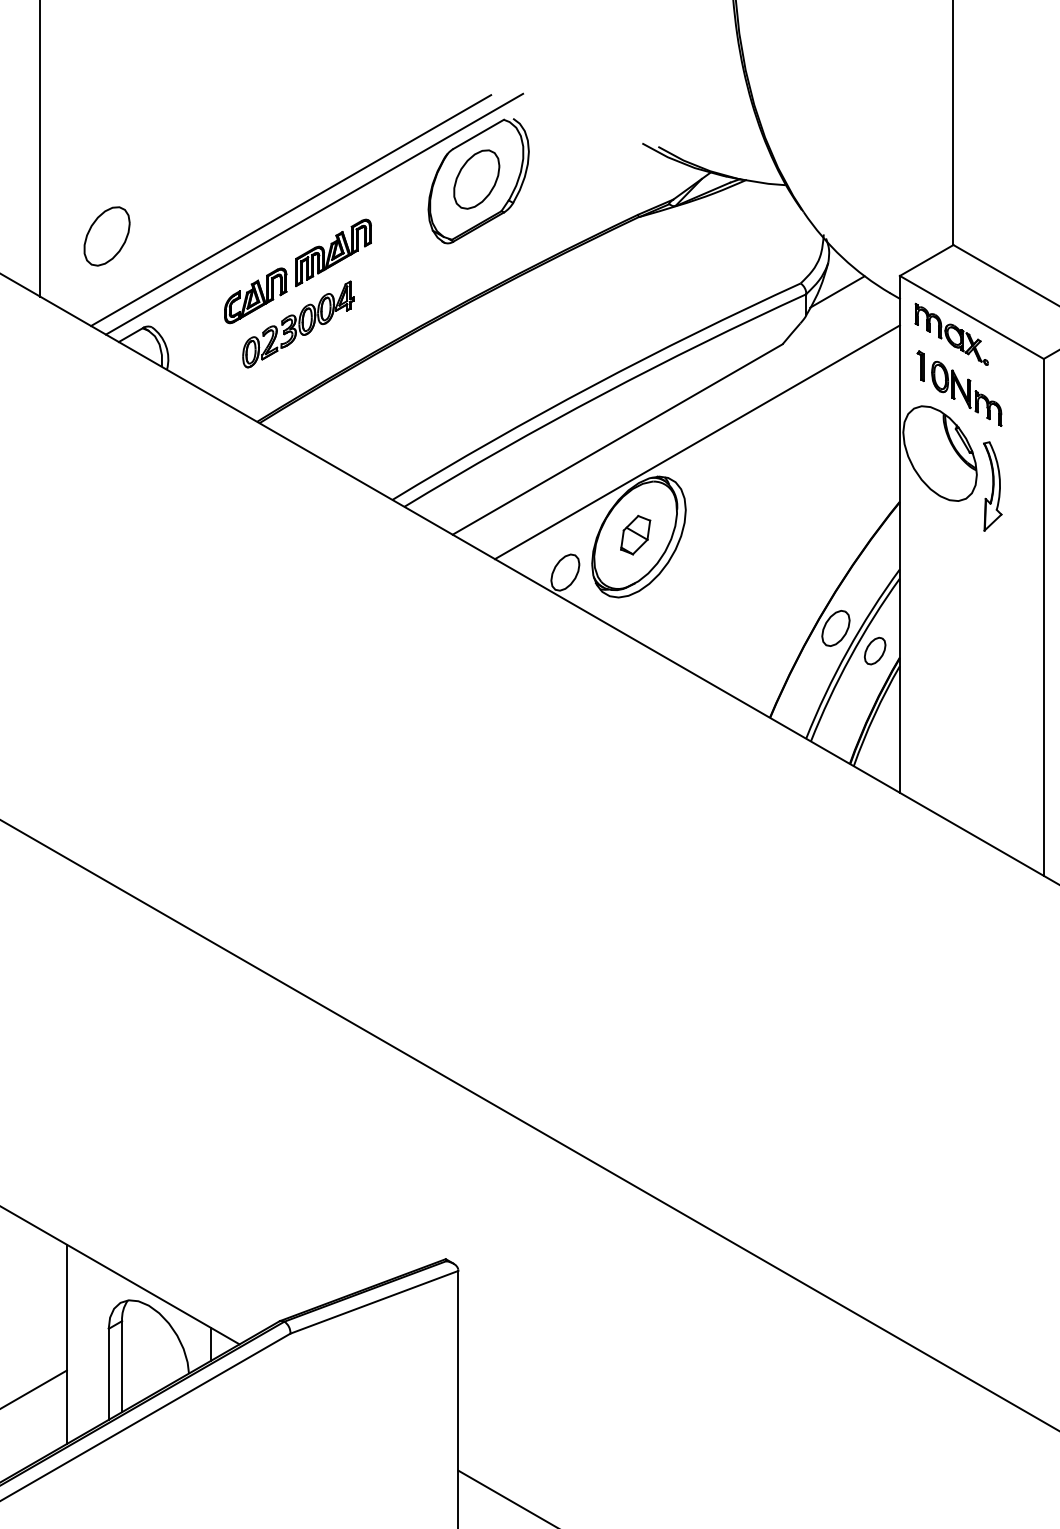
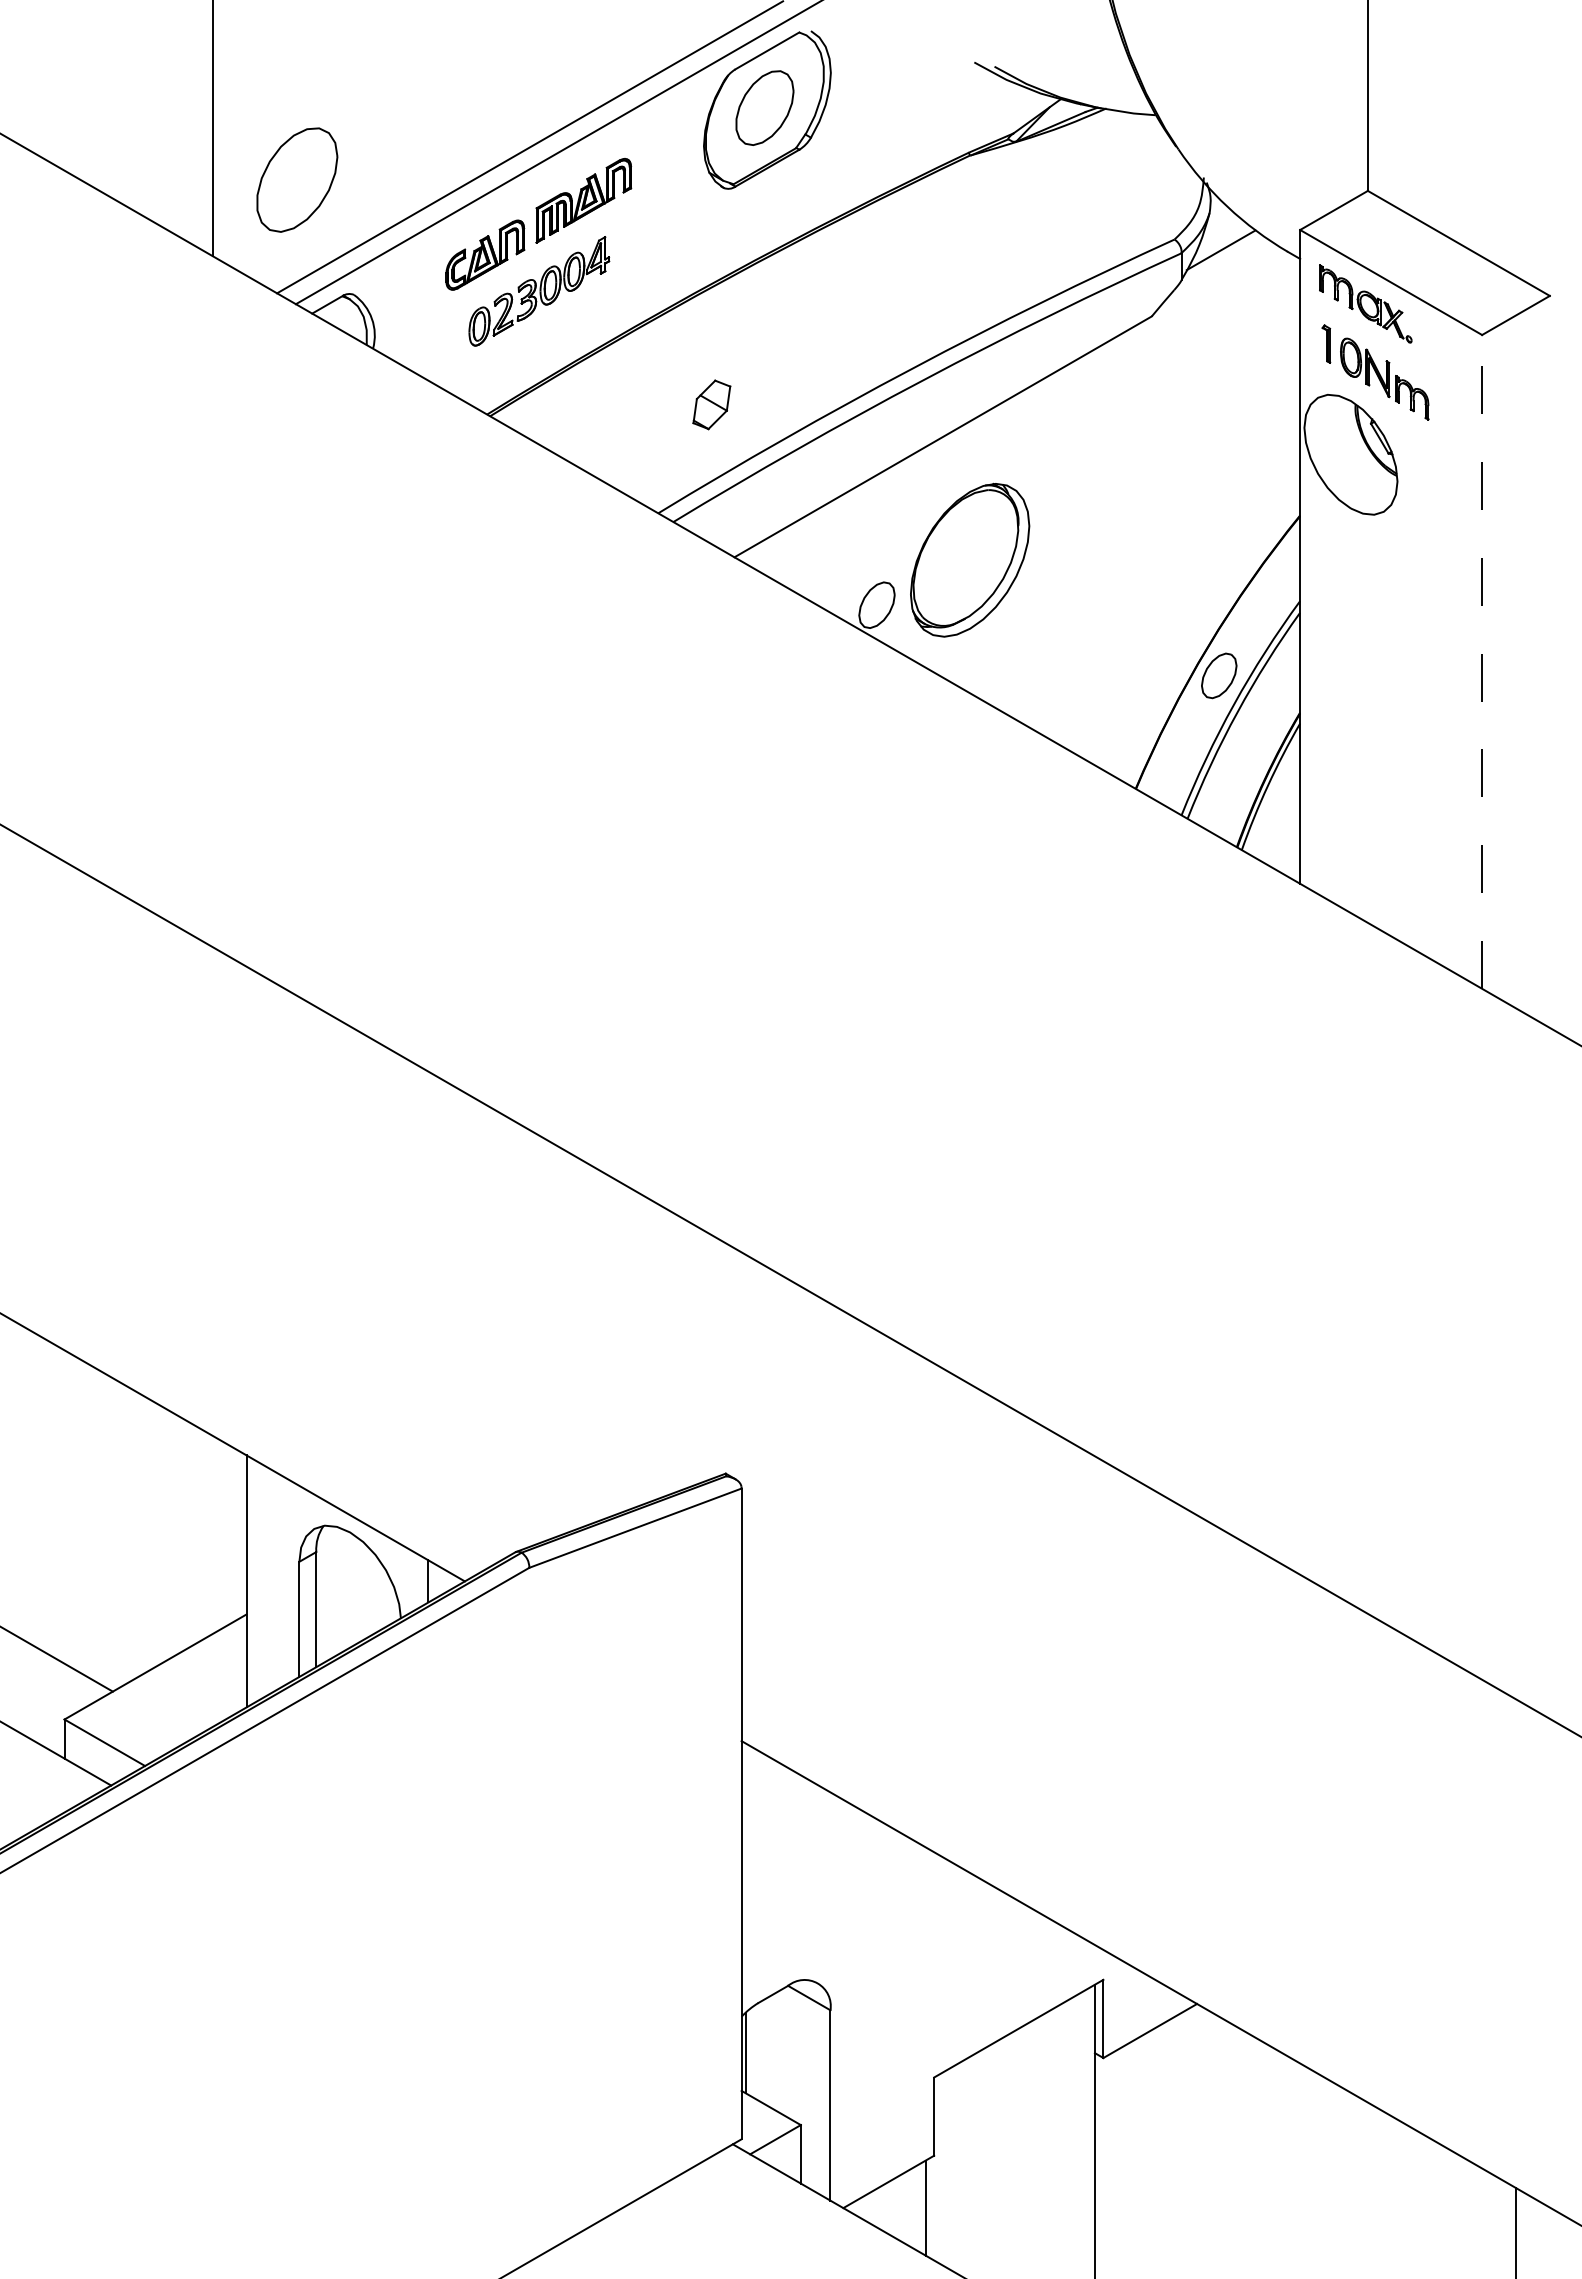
part: (107, 236) -> (297, 179), size x1.4
line: (697, 442) -> (1044, 440), removed
part: (992, 486) -> (1417, 496), removed
part: (635, 534) -> (711, 404), moved
line: (1044, 617) -> (1482, 661), solid -> dashed
part: (874, 651) -> (1268, 704), removed

